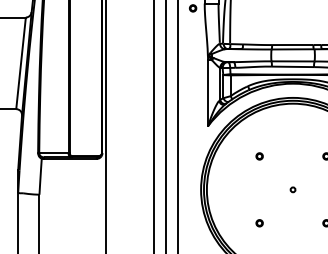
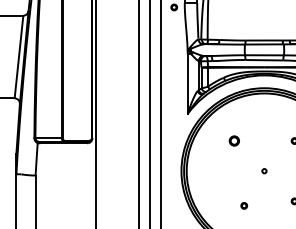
part: (259, 156) -> (234, 141), size x1.6
part: (259, 223) -> (244, 206), moved

